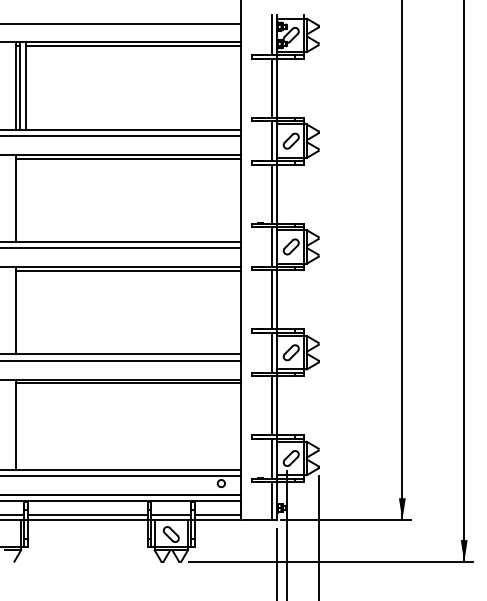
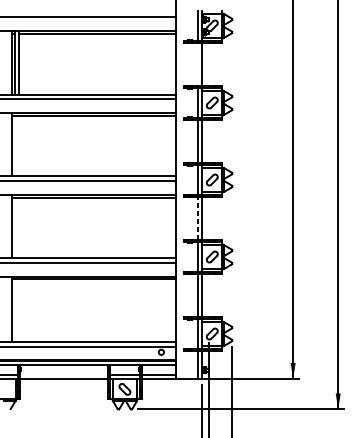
line: (272, 87) -> (198, 63), removed
line: (272, 299) -> (198, 218), solid -> dashed
line: (87, 515) -> (63, 375), removed

